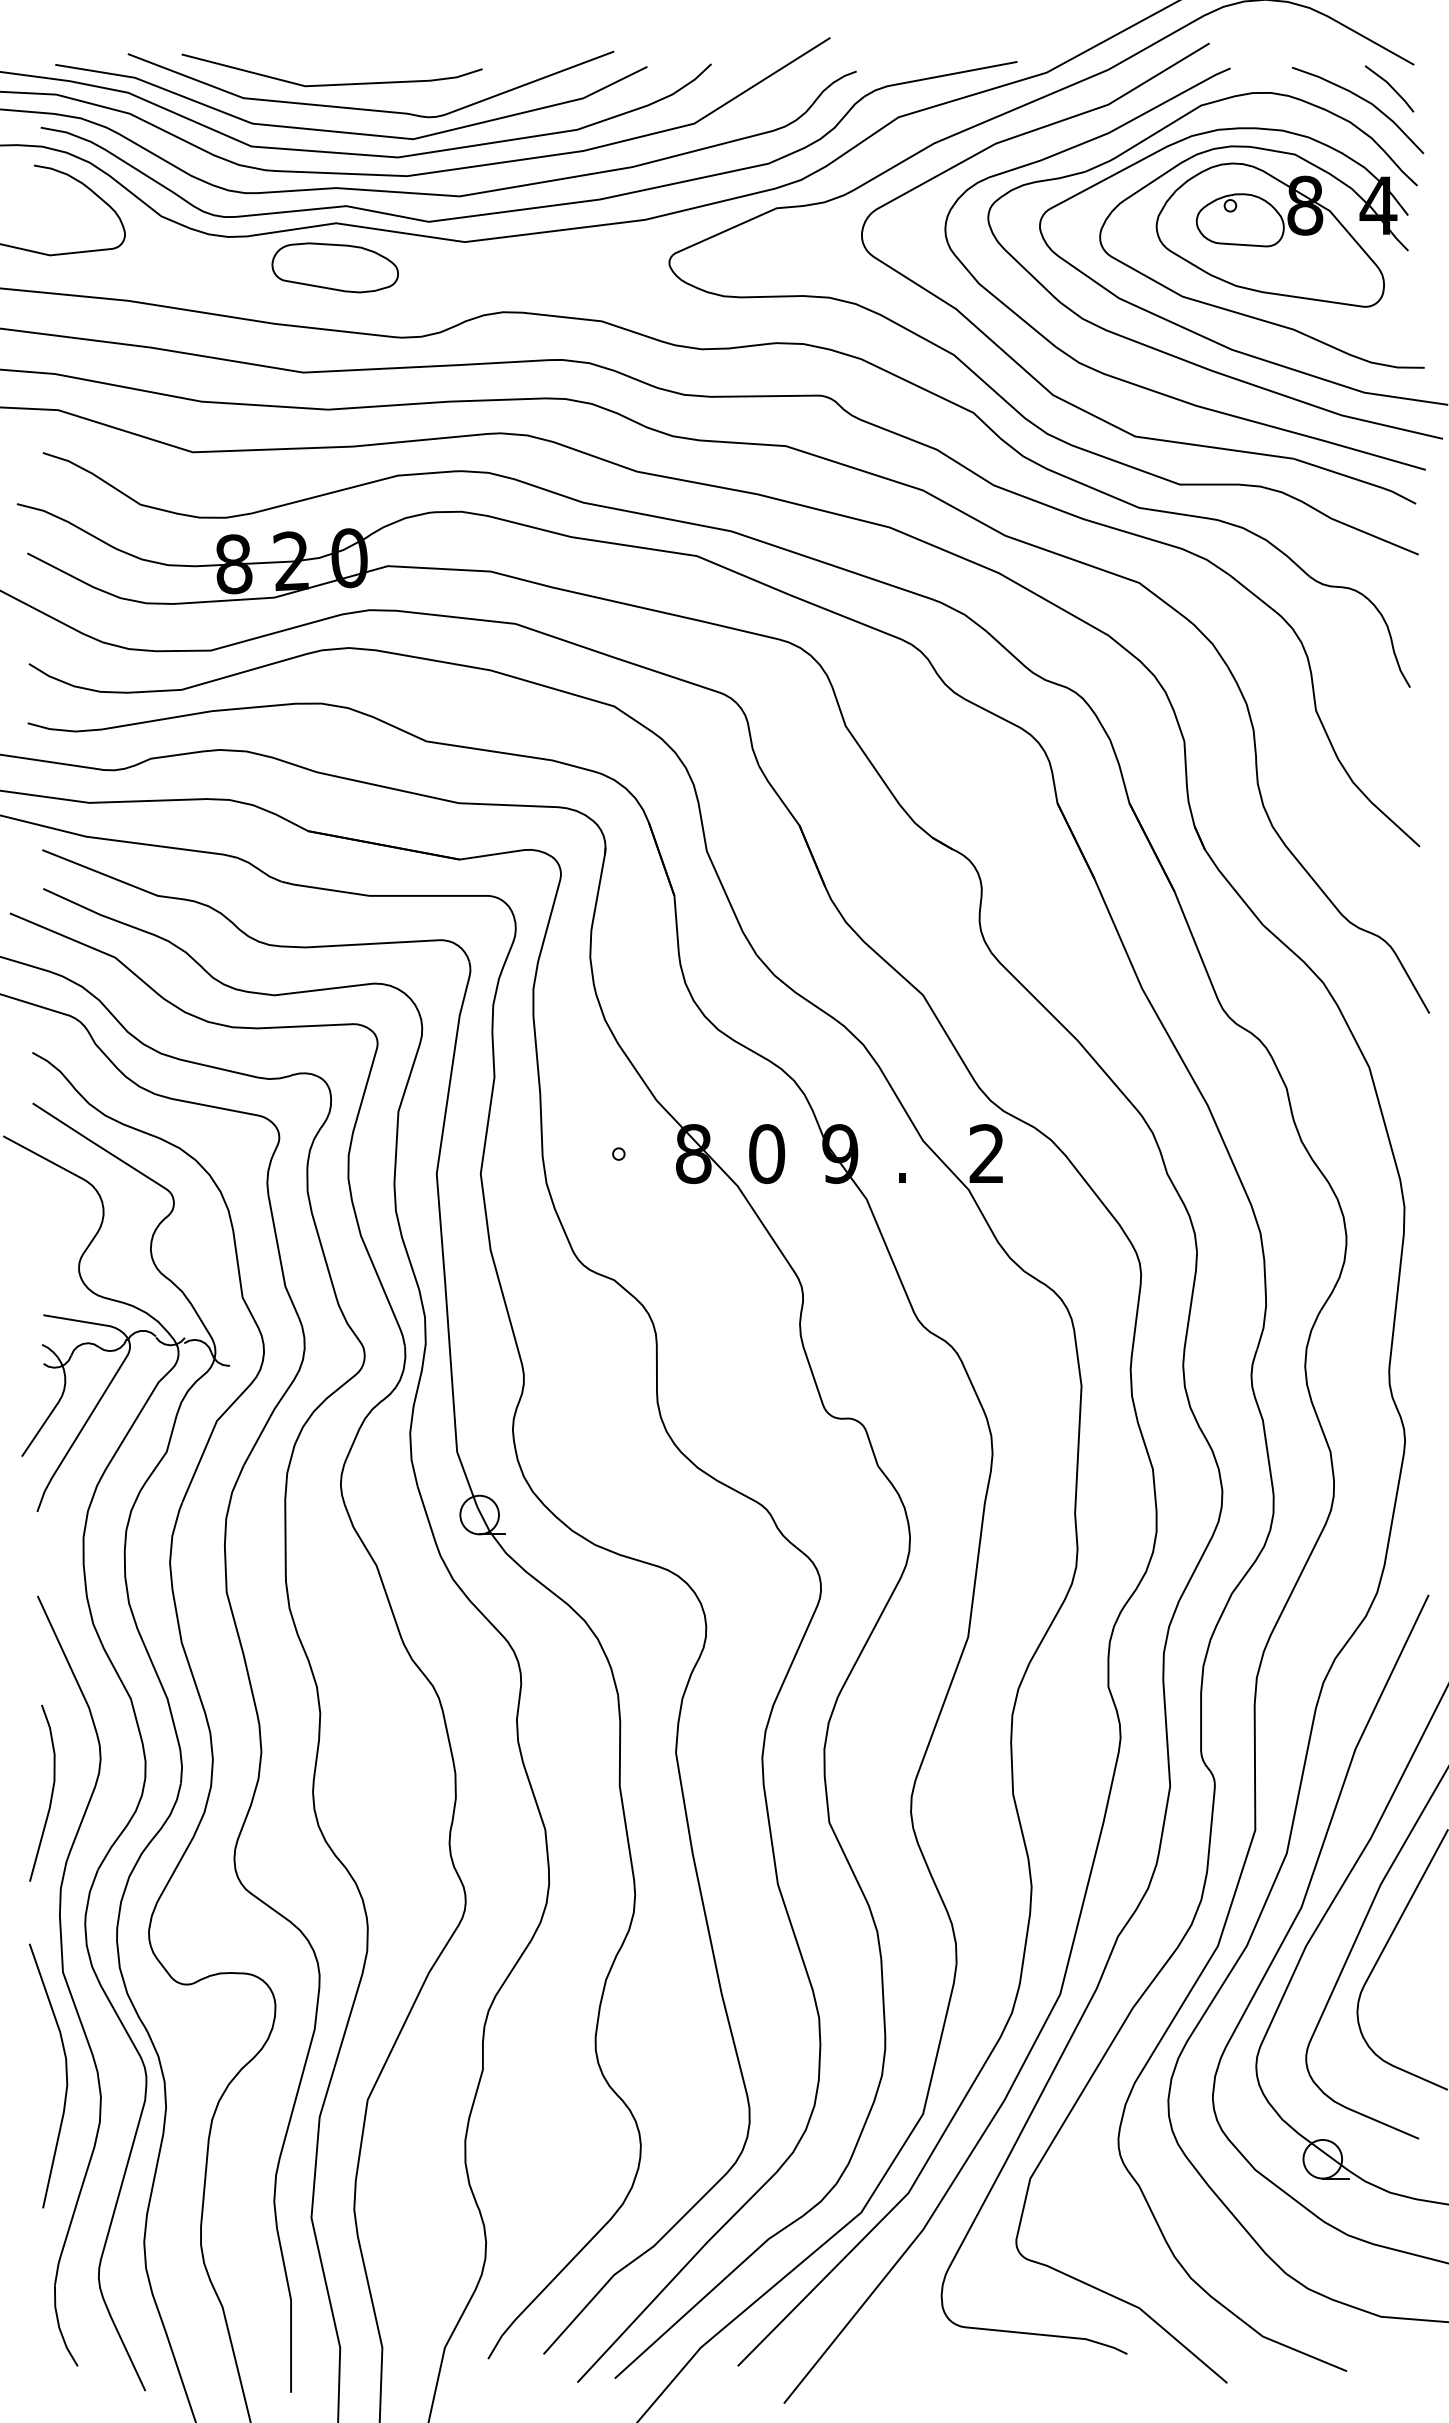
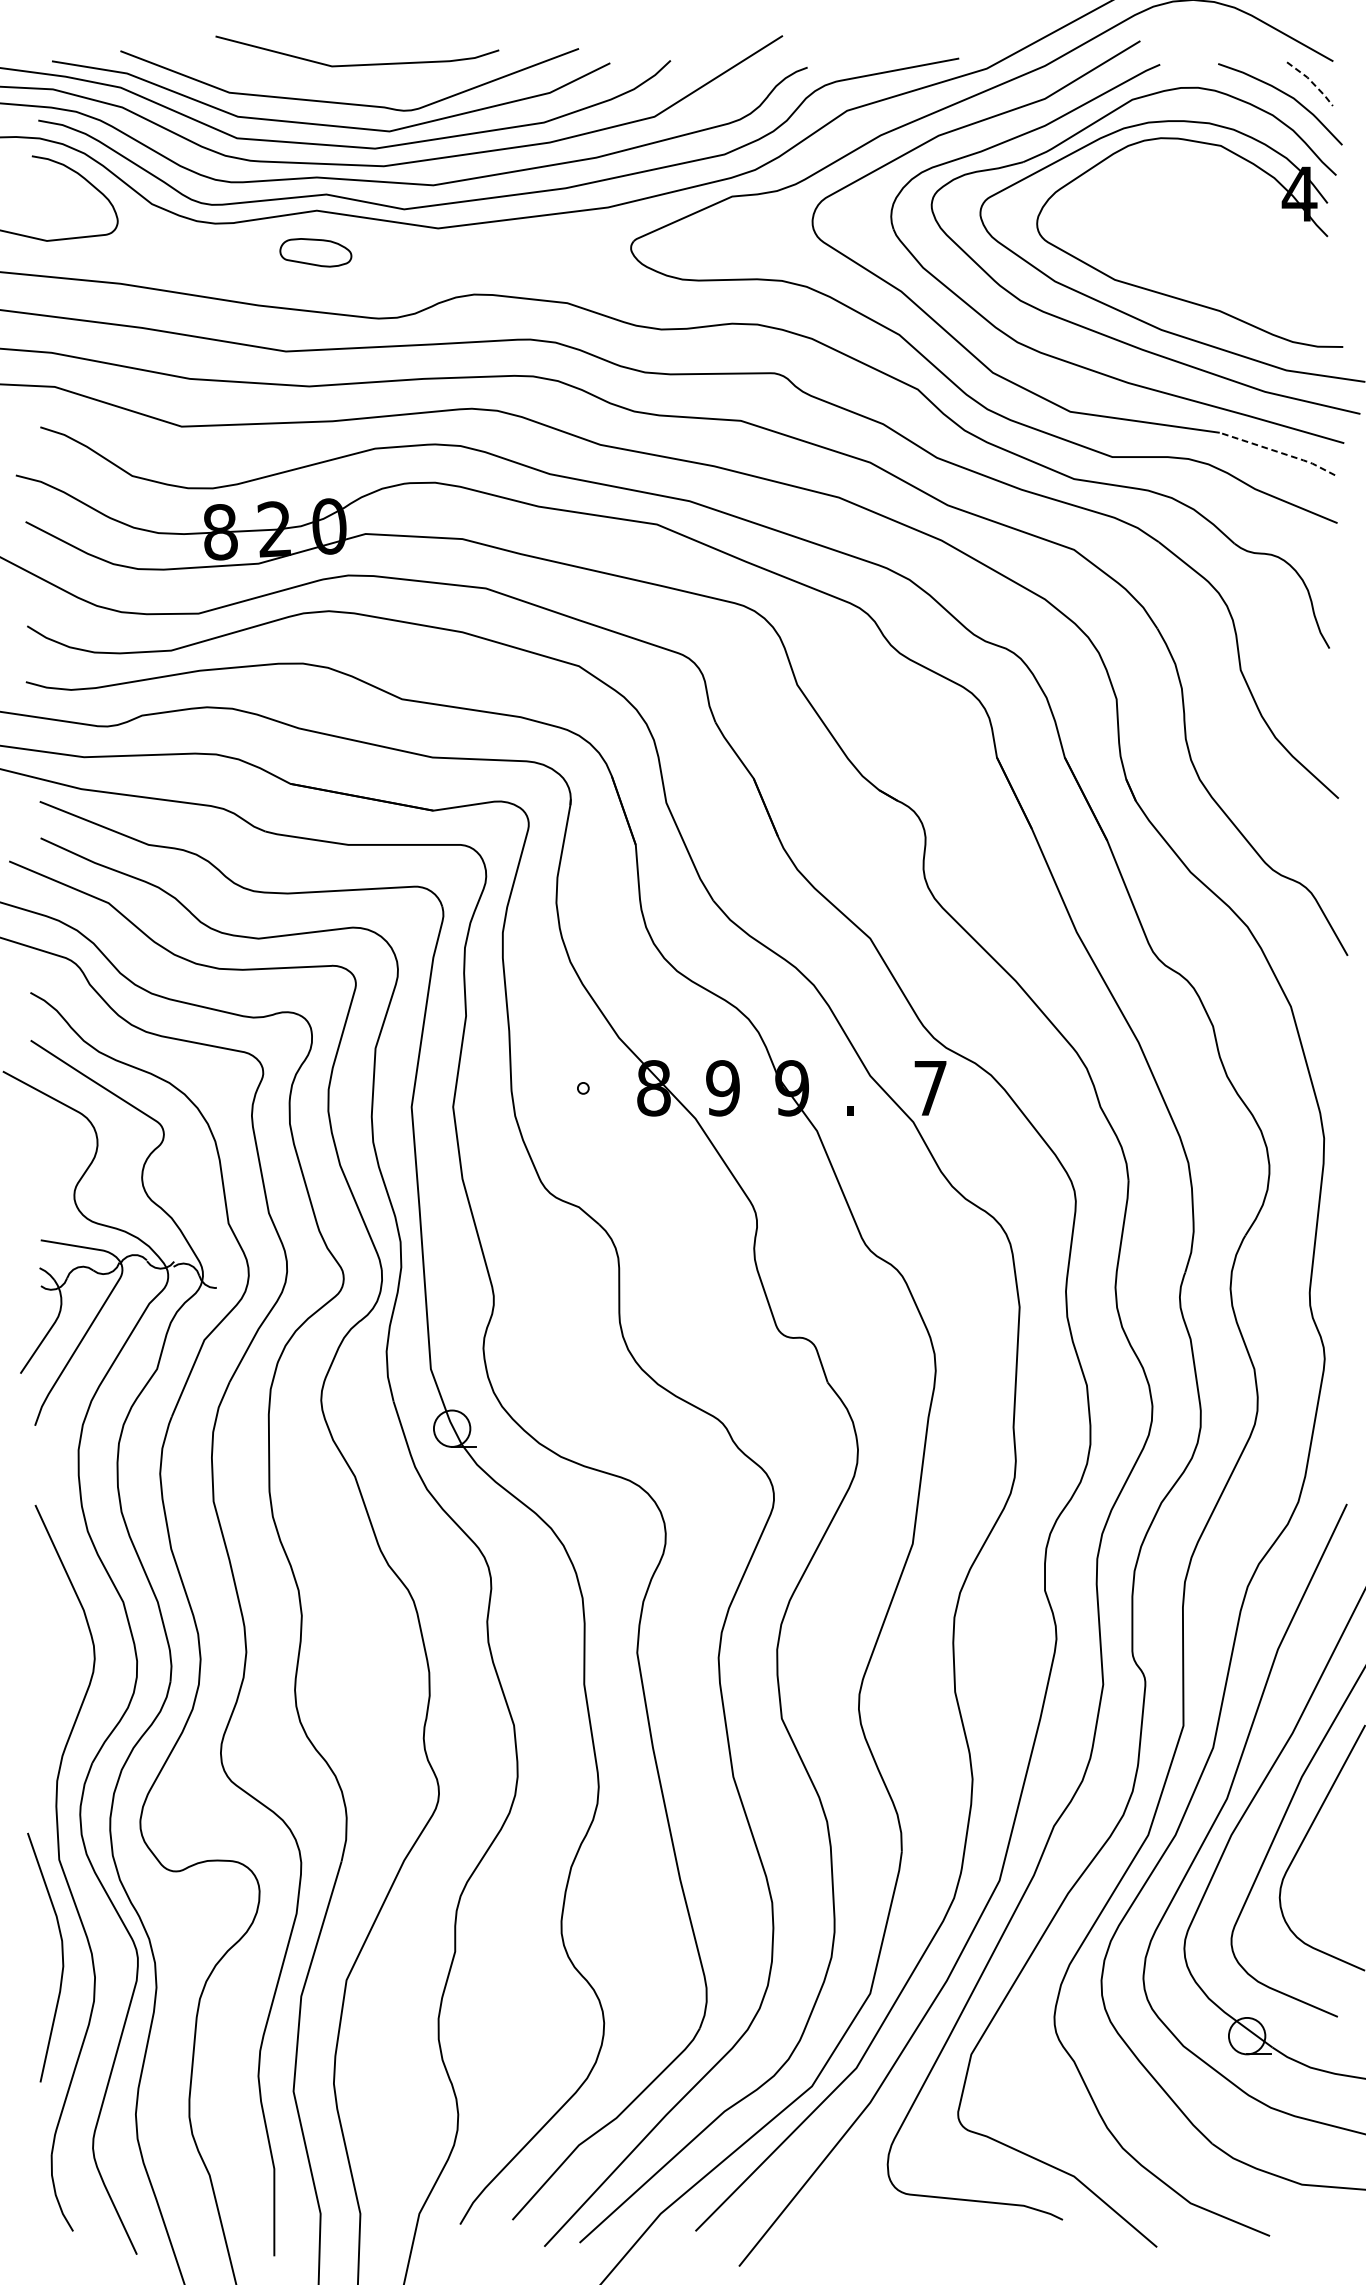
line: (331, 84) -> (356, 64), moved
line: (1392, 87) -> (1312, 82), solid -> dashed
part: (1269, 234) -> (1196, 221), removed
part: (334, 267) -> (315, 252), size x0.6
line: (1356, 479) -> (1278, 452), solid -> dashed
text: (986, 1153) -> (930, 1087), 2 -> 7
text: (767, 1154) -> (723, 1088), 0 -> 9
curve: (50, 1796) -> (47, 1694), removed

